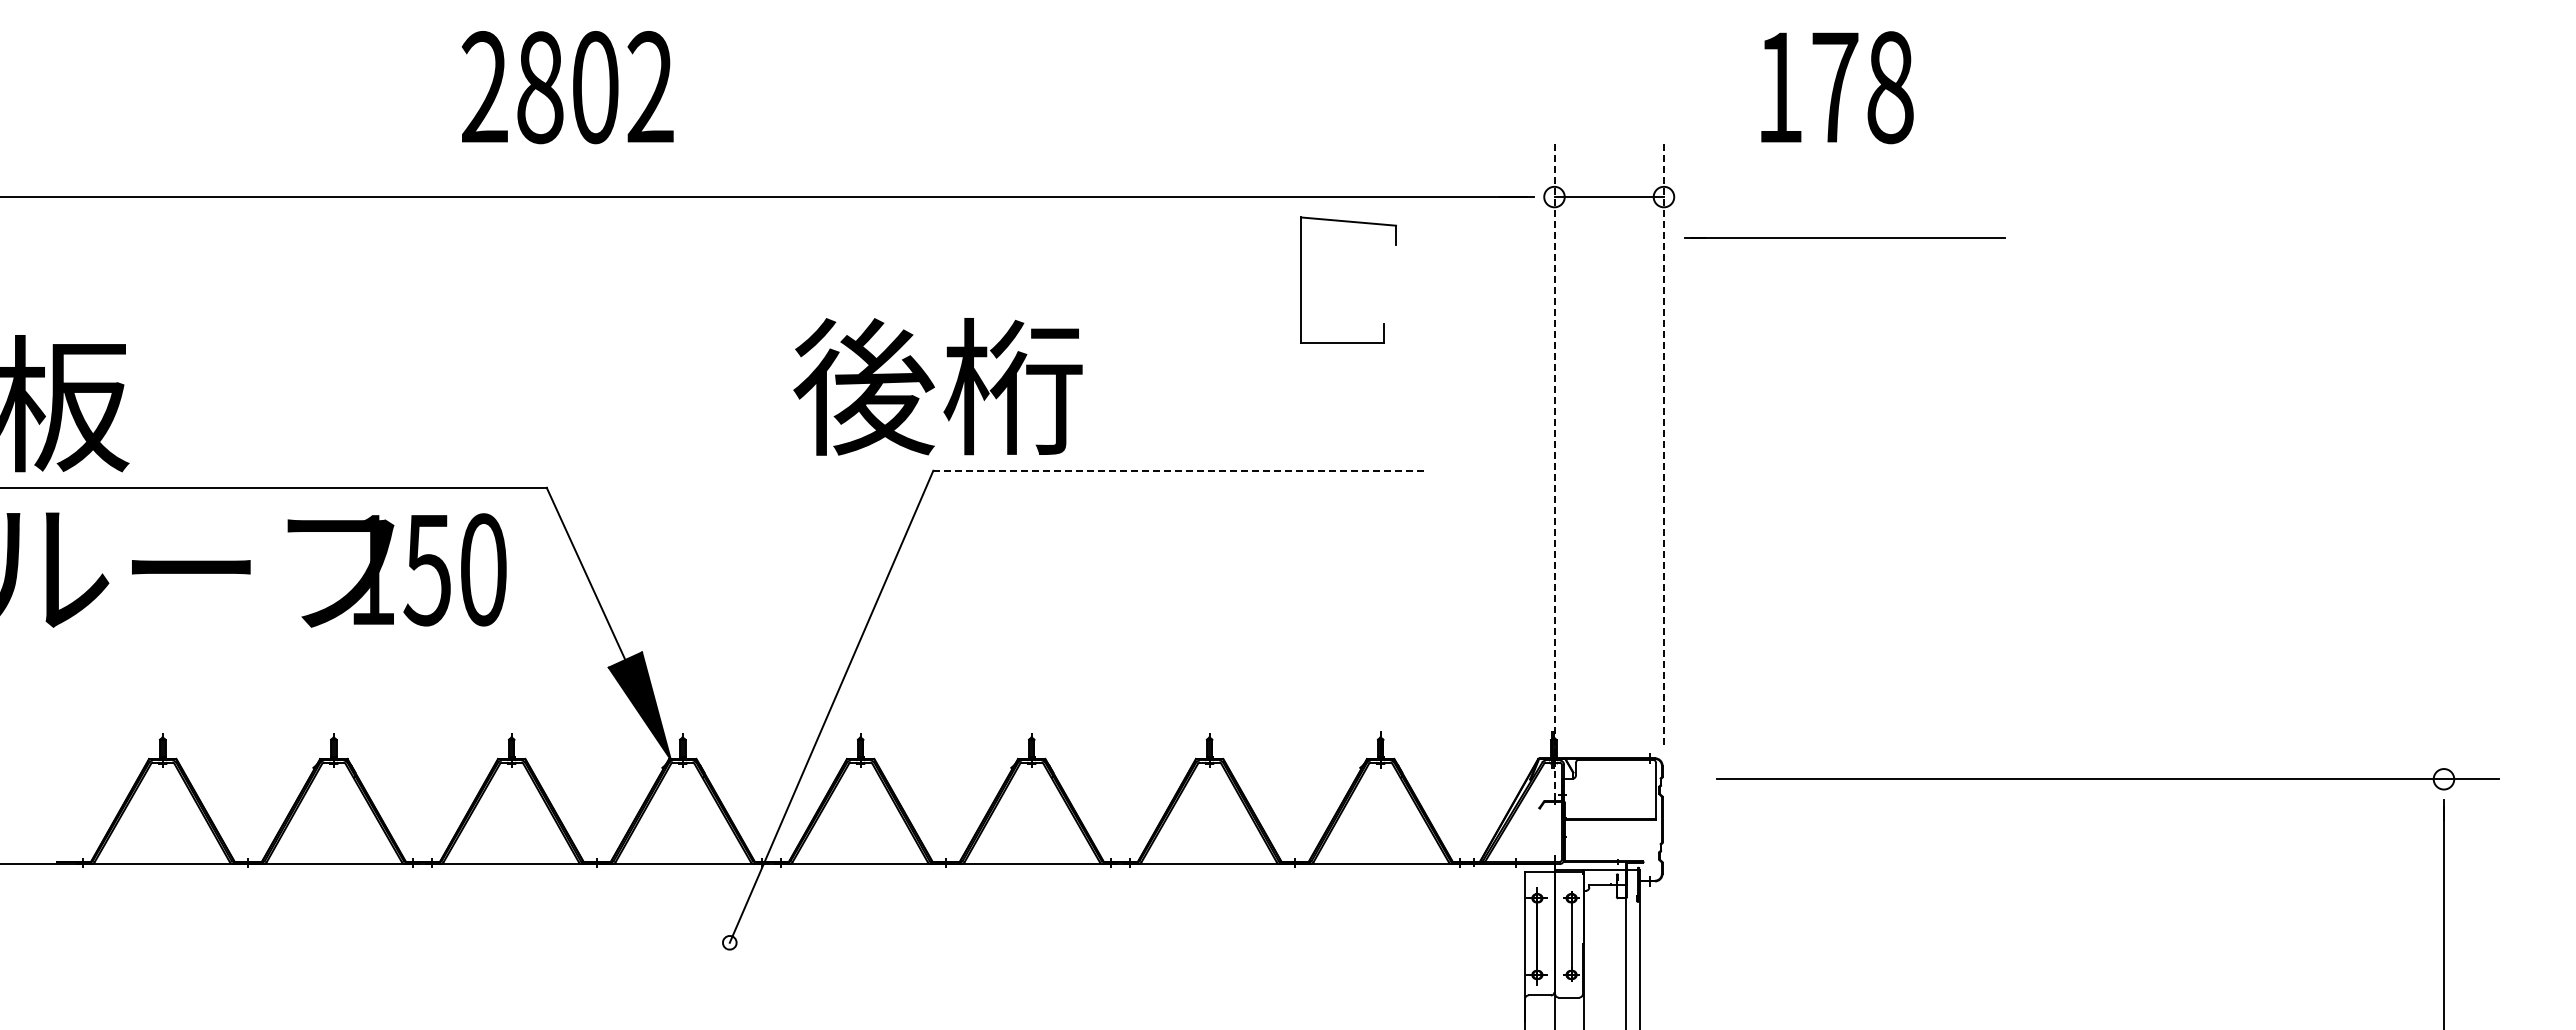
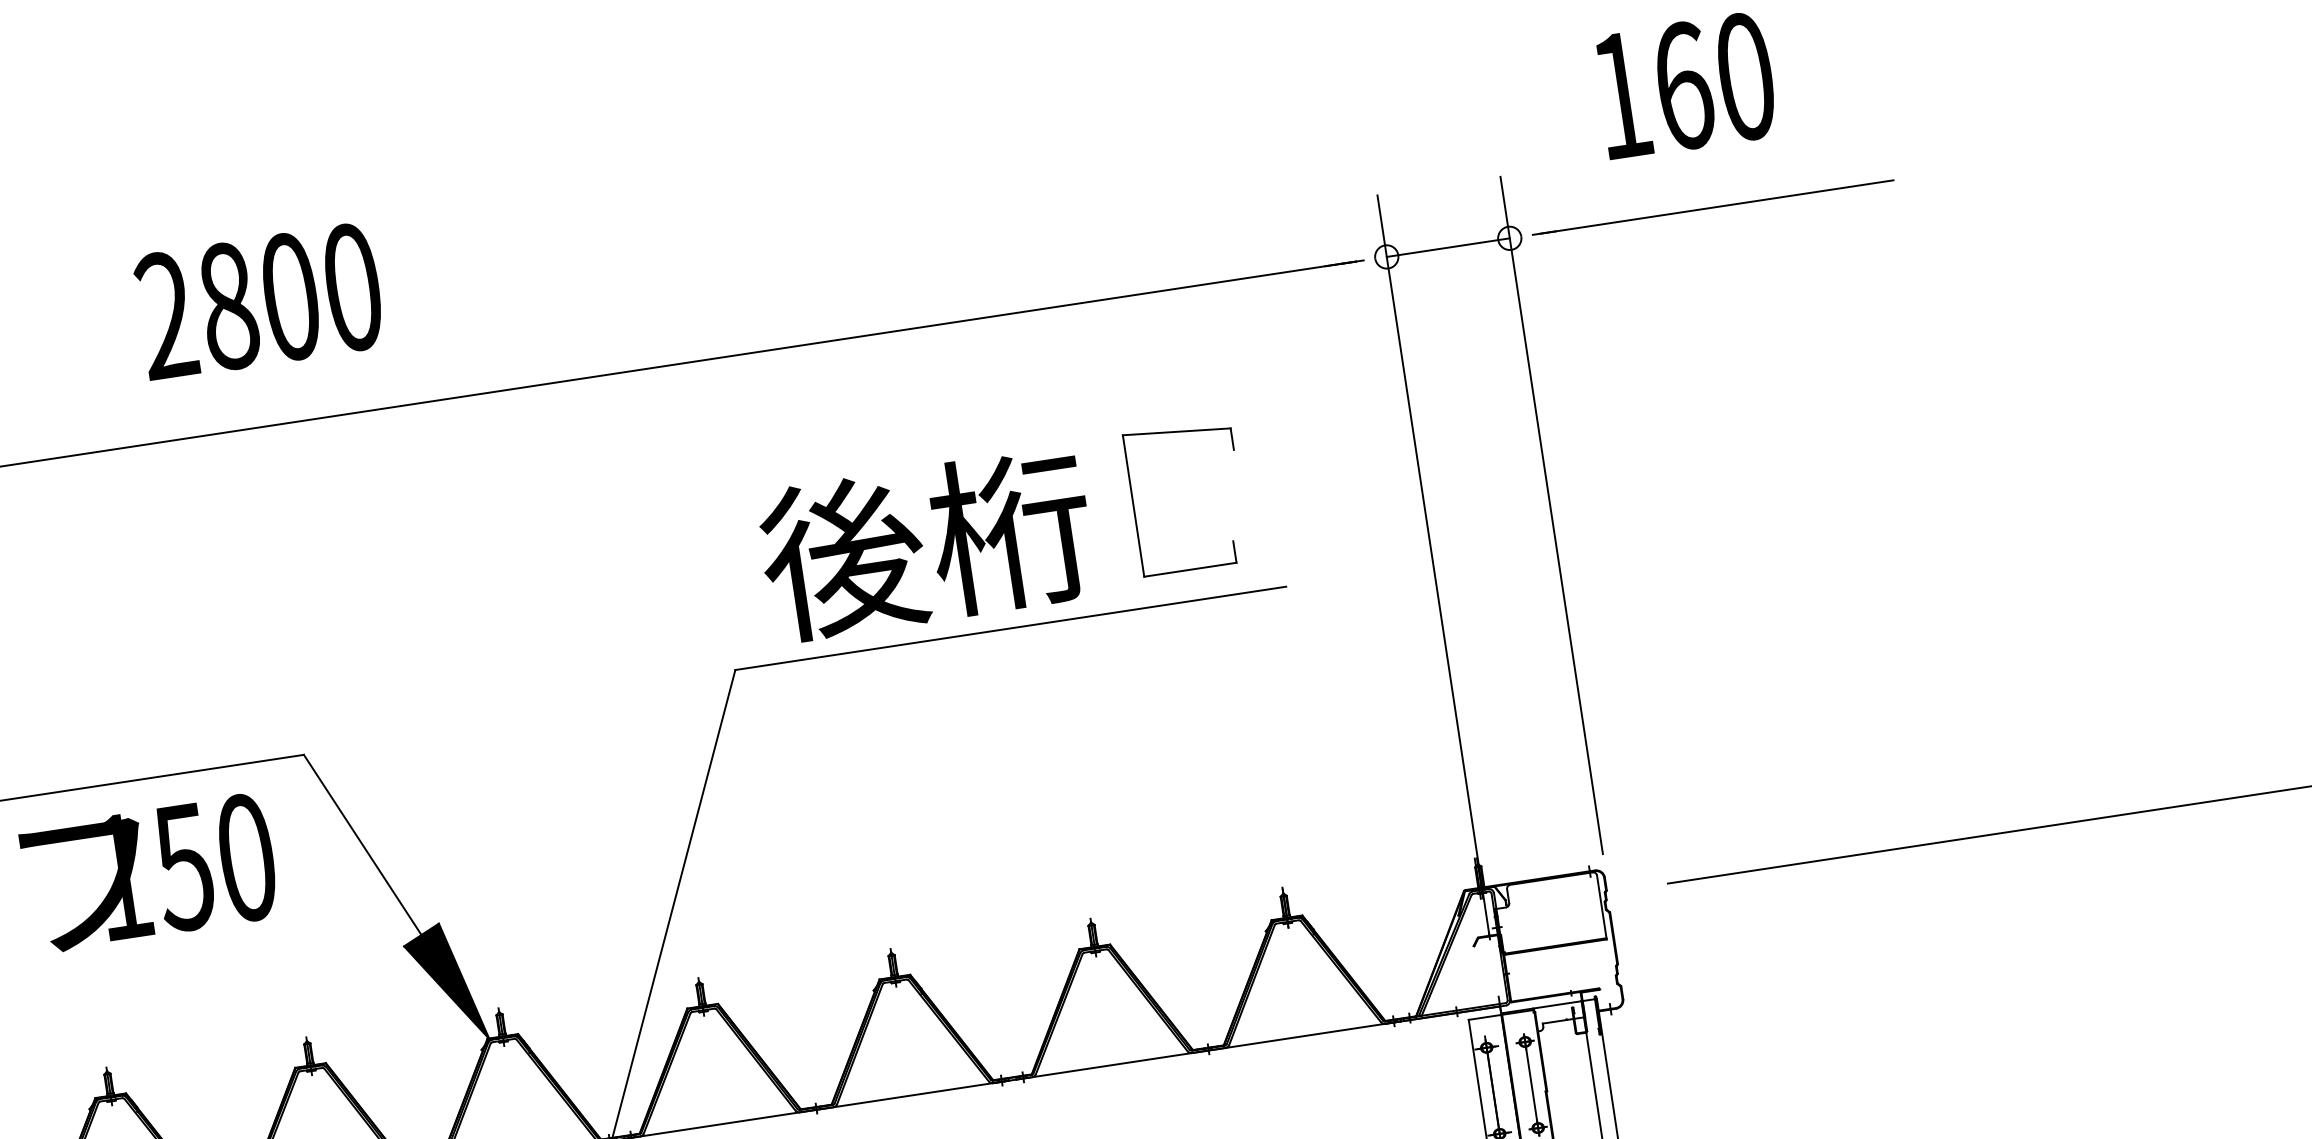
text: (650, 87) -> (352, 287), 2802 -> 2800
text: (1862, 87) -> (1714, 81), 178 -> 160
line: (1844, 237) -> (1712, 207), moved
part: (1301, 279) -> (1133, 504), moved
text: (937, 386) -> (925, 544), moved
line: (1663, 443) -> (1551, 515), dashed -> solid
line: (1178, 470) -> (1010, 628), dashed -> solid
line: (1554, 471) -> (1433, 565), dashed -> solid

